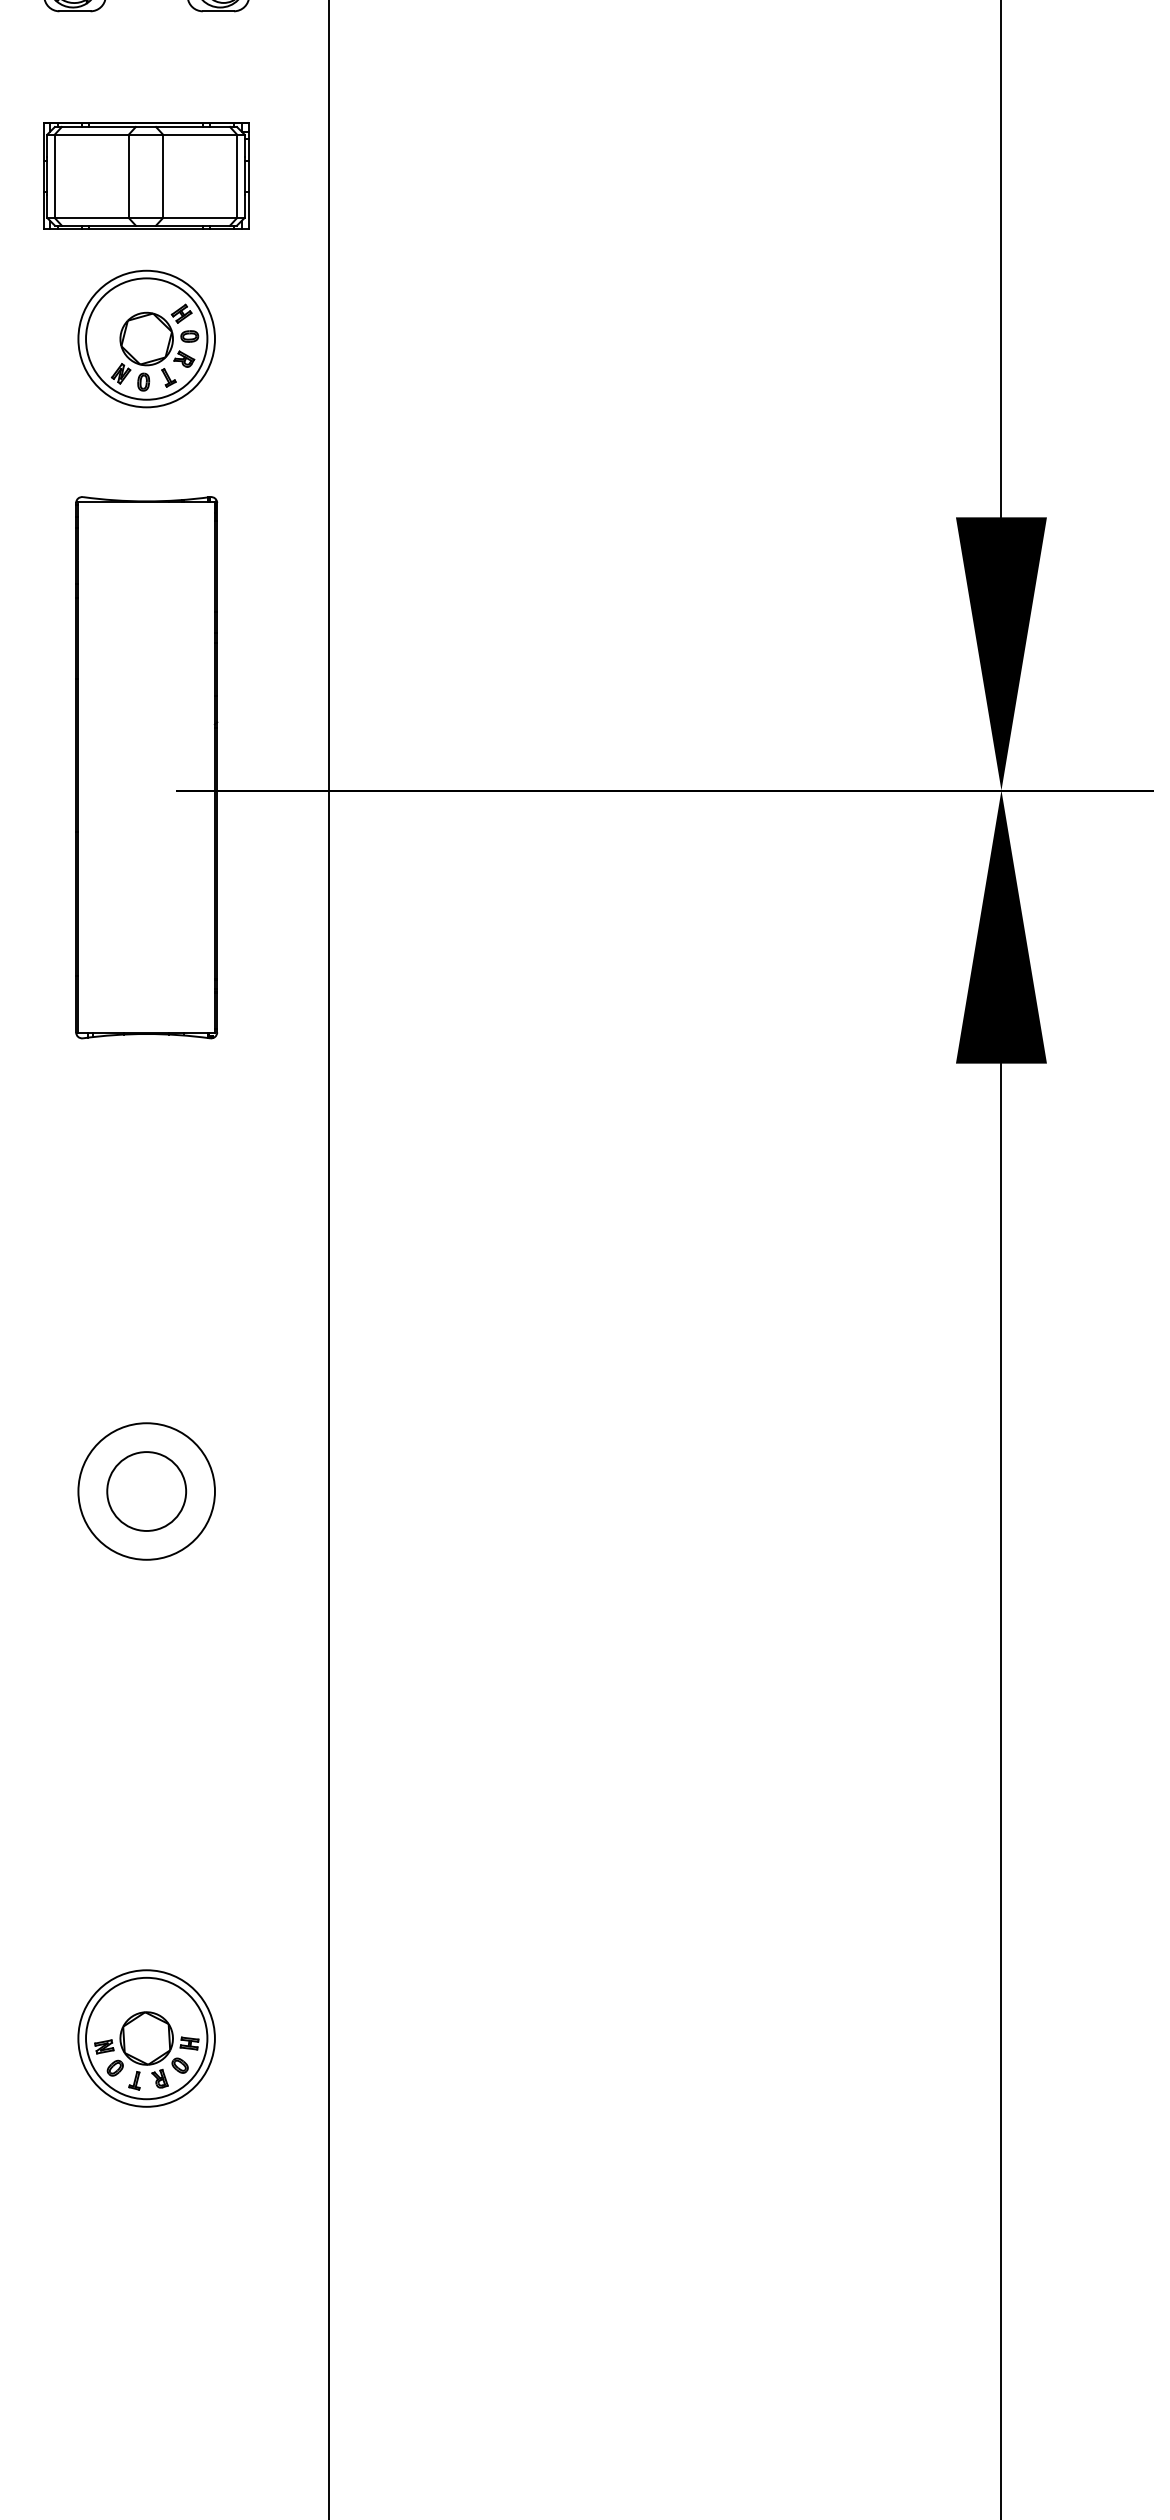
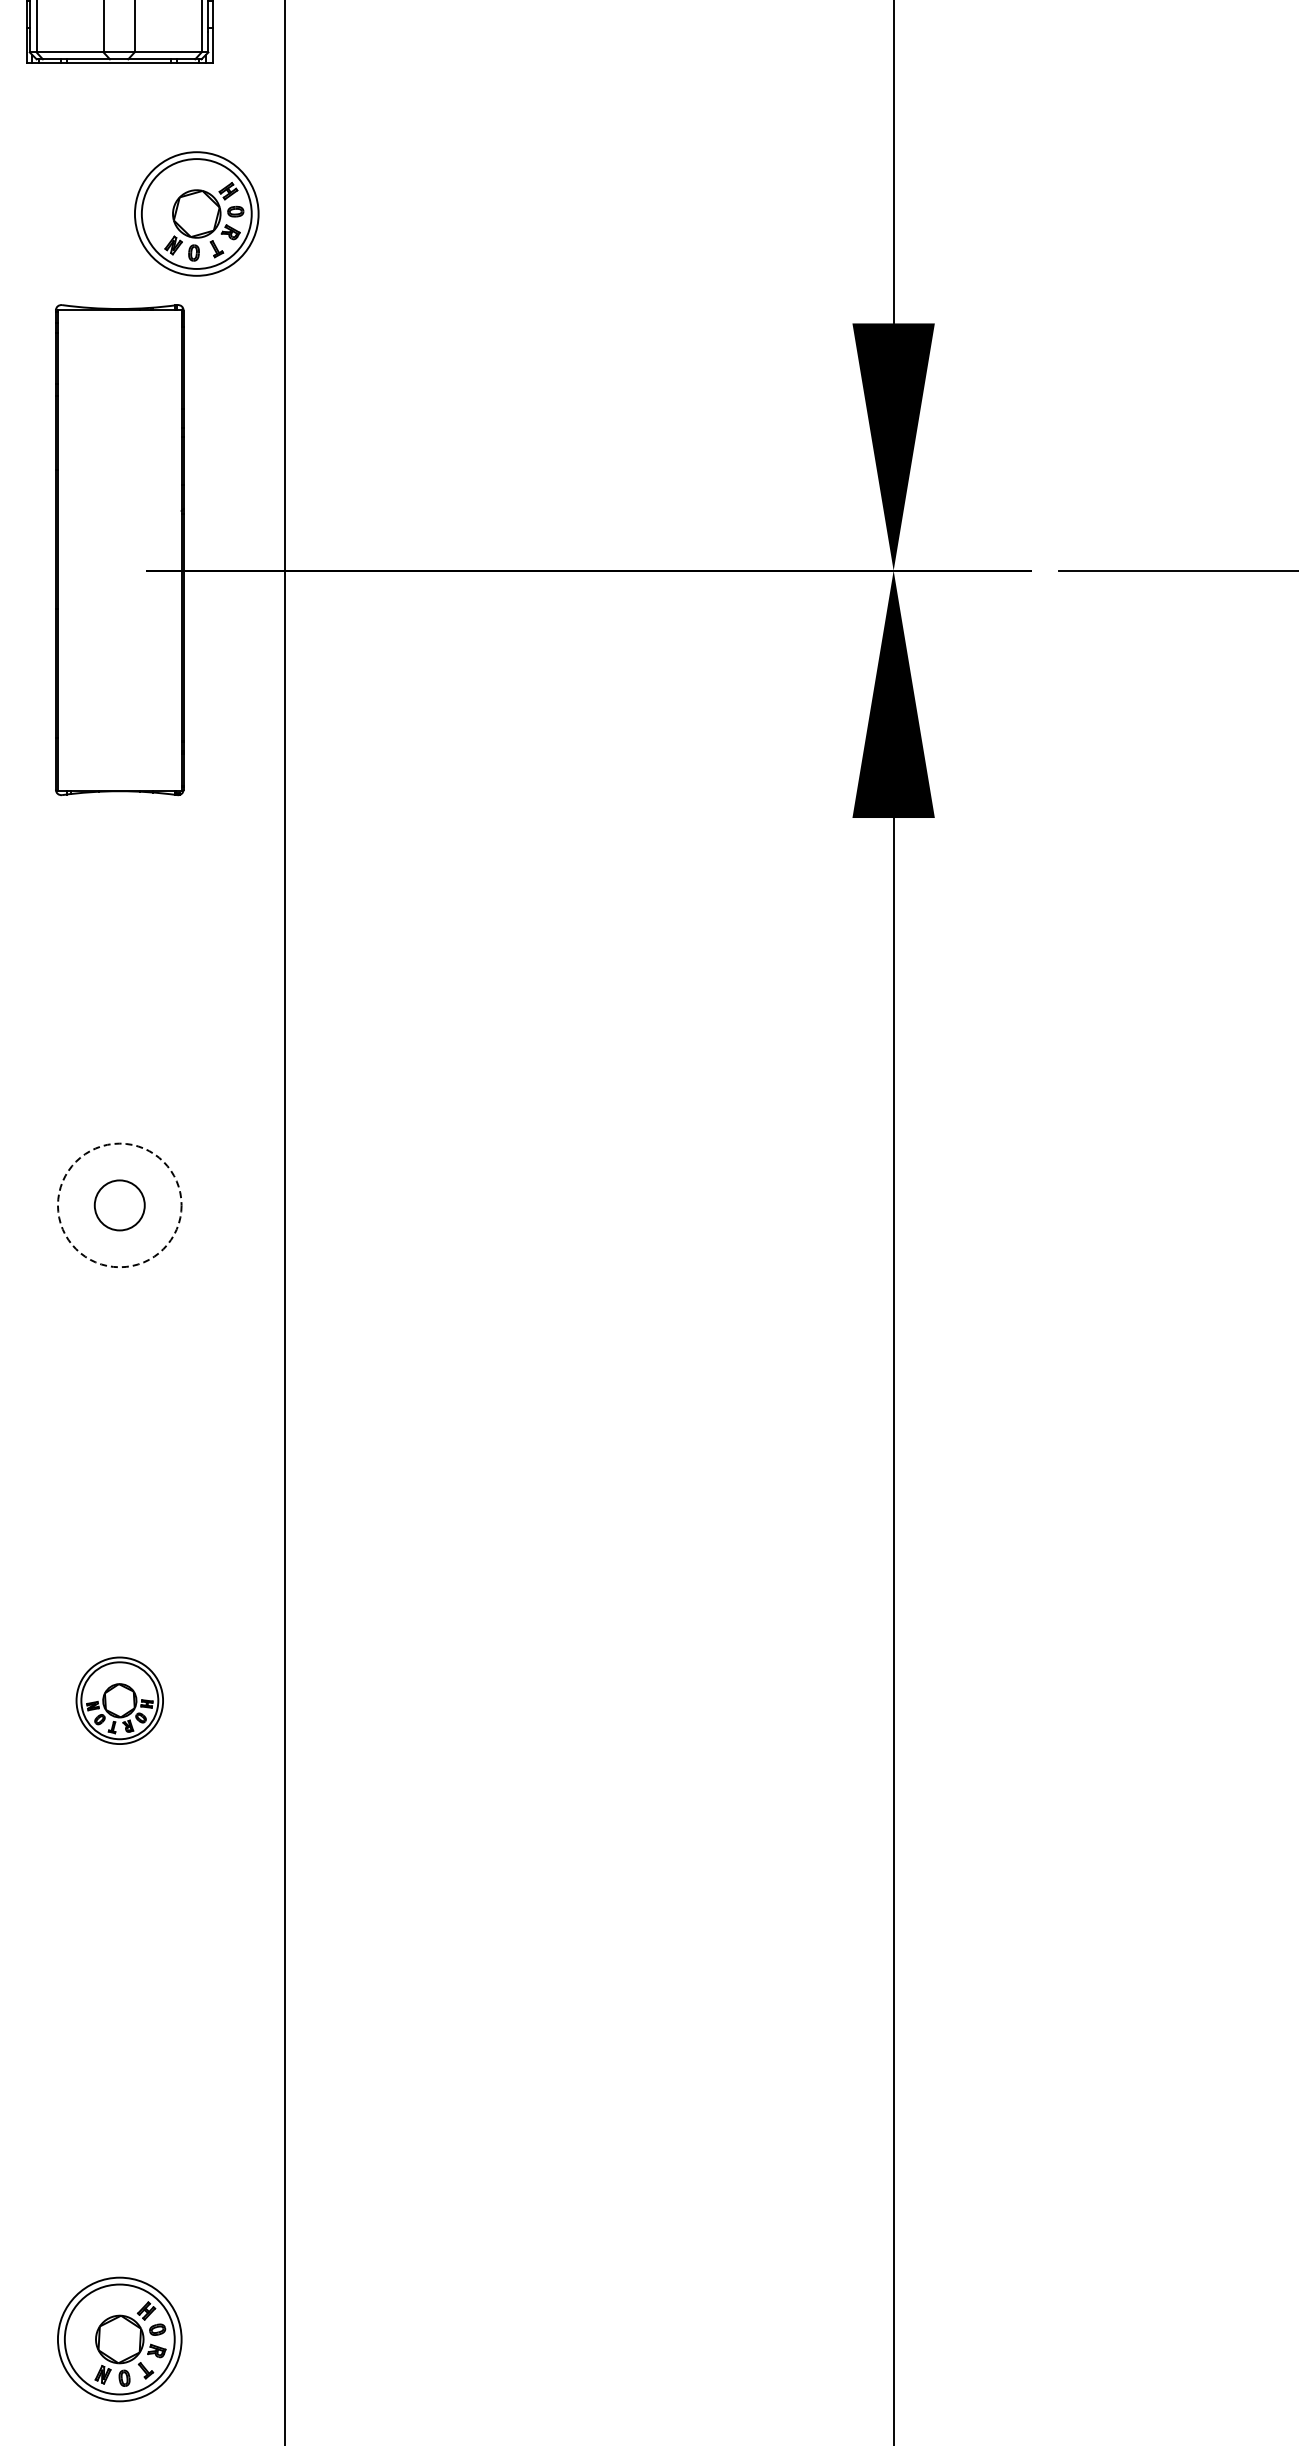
part: (146, 338) -> (196, 213), moved
circle: (146, 1491) -> (119, 1205), size x0.7
circle: (146, 1491) -> (119, 1205), solid -> dashed
part: (146, 2038) -> (119, 1700), size x0.7

